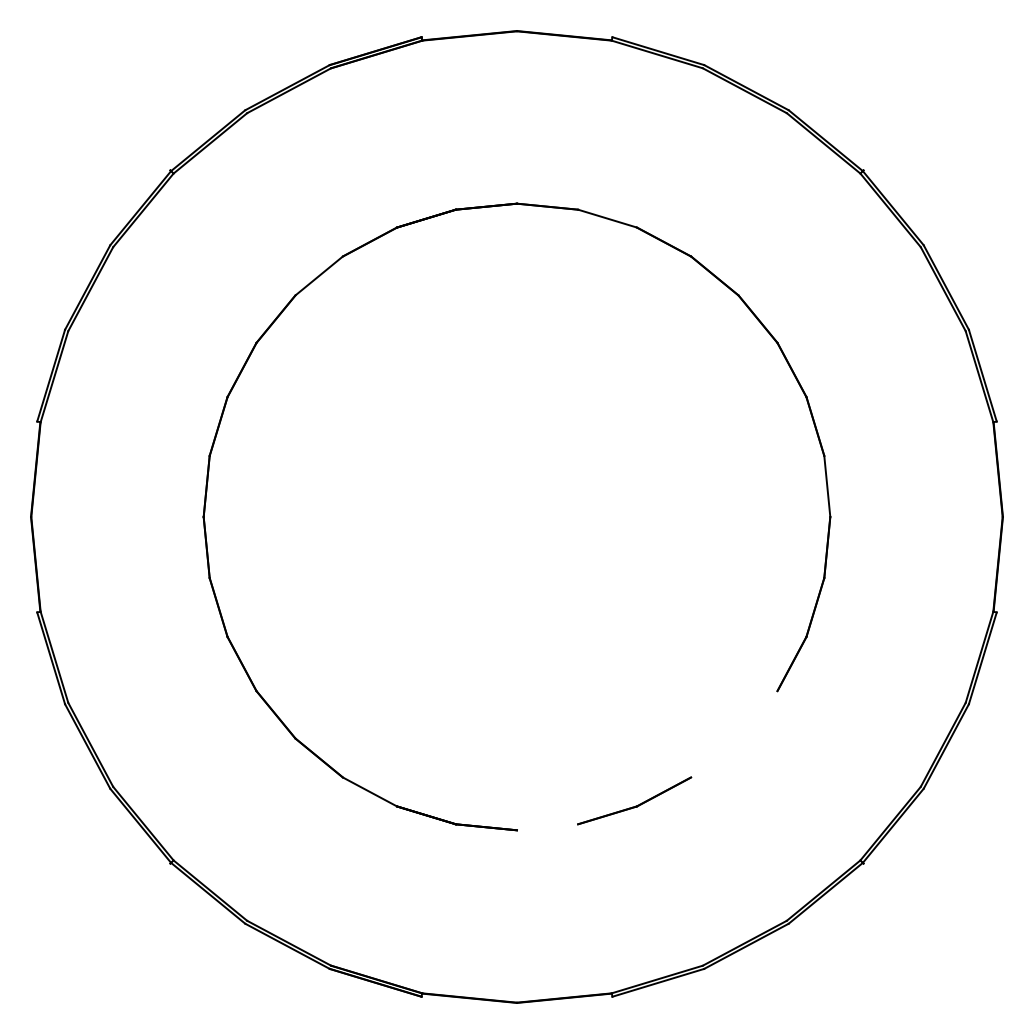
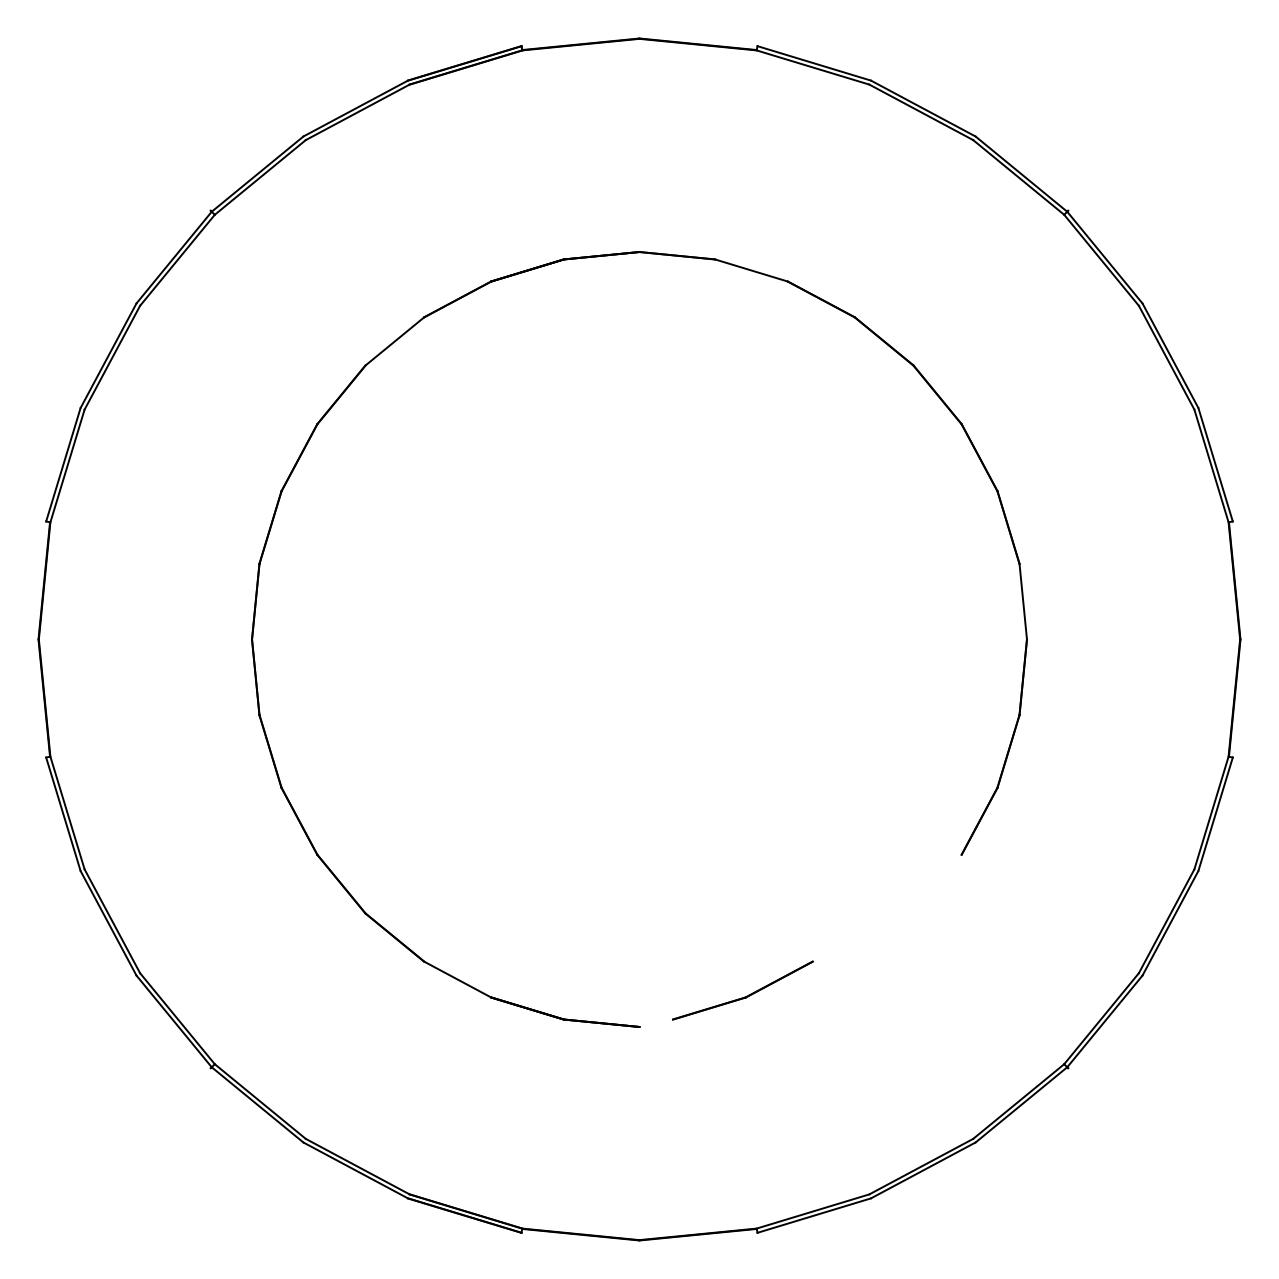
part: (634, 800) -> (742, 990), moved

